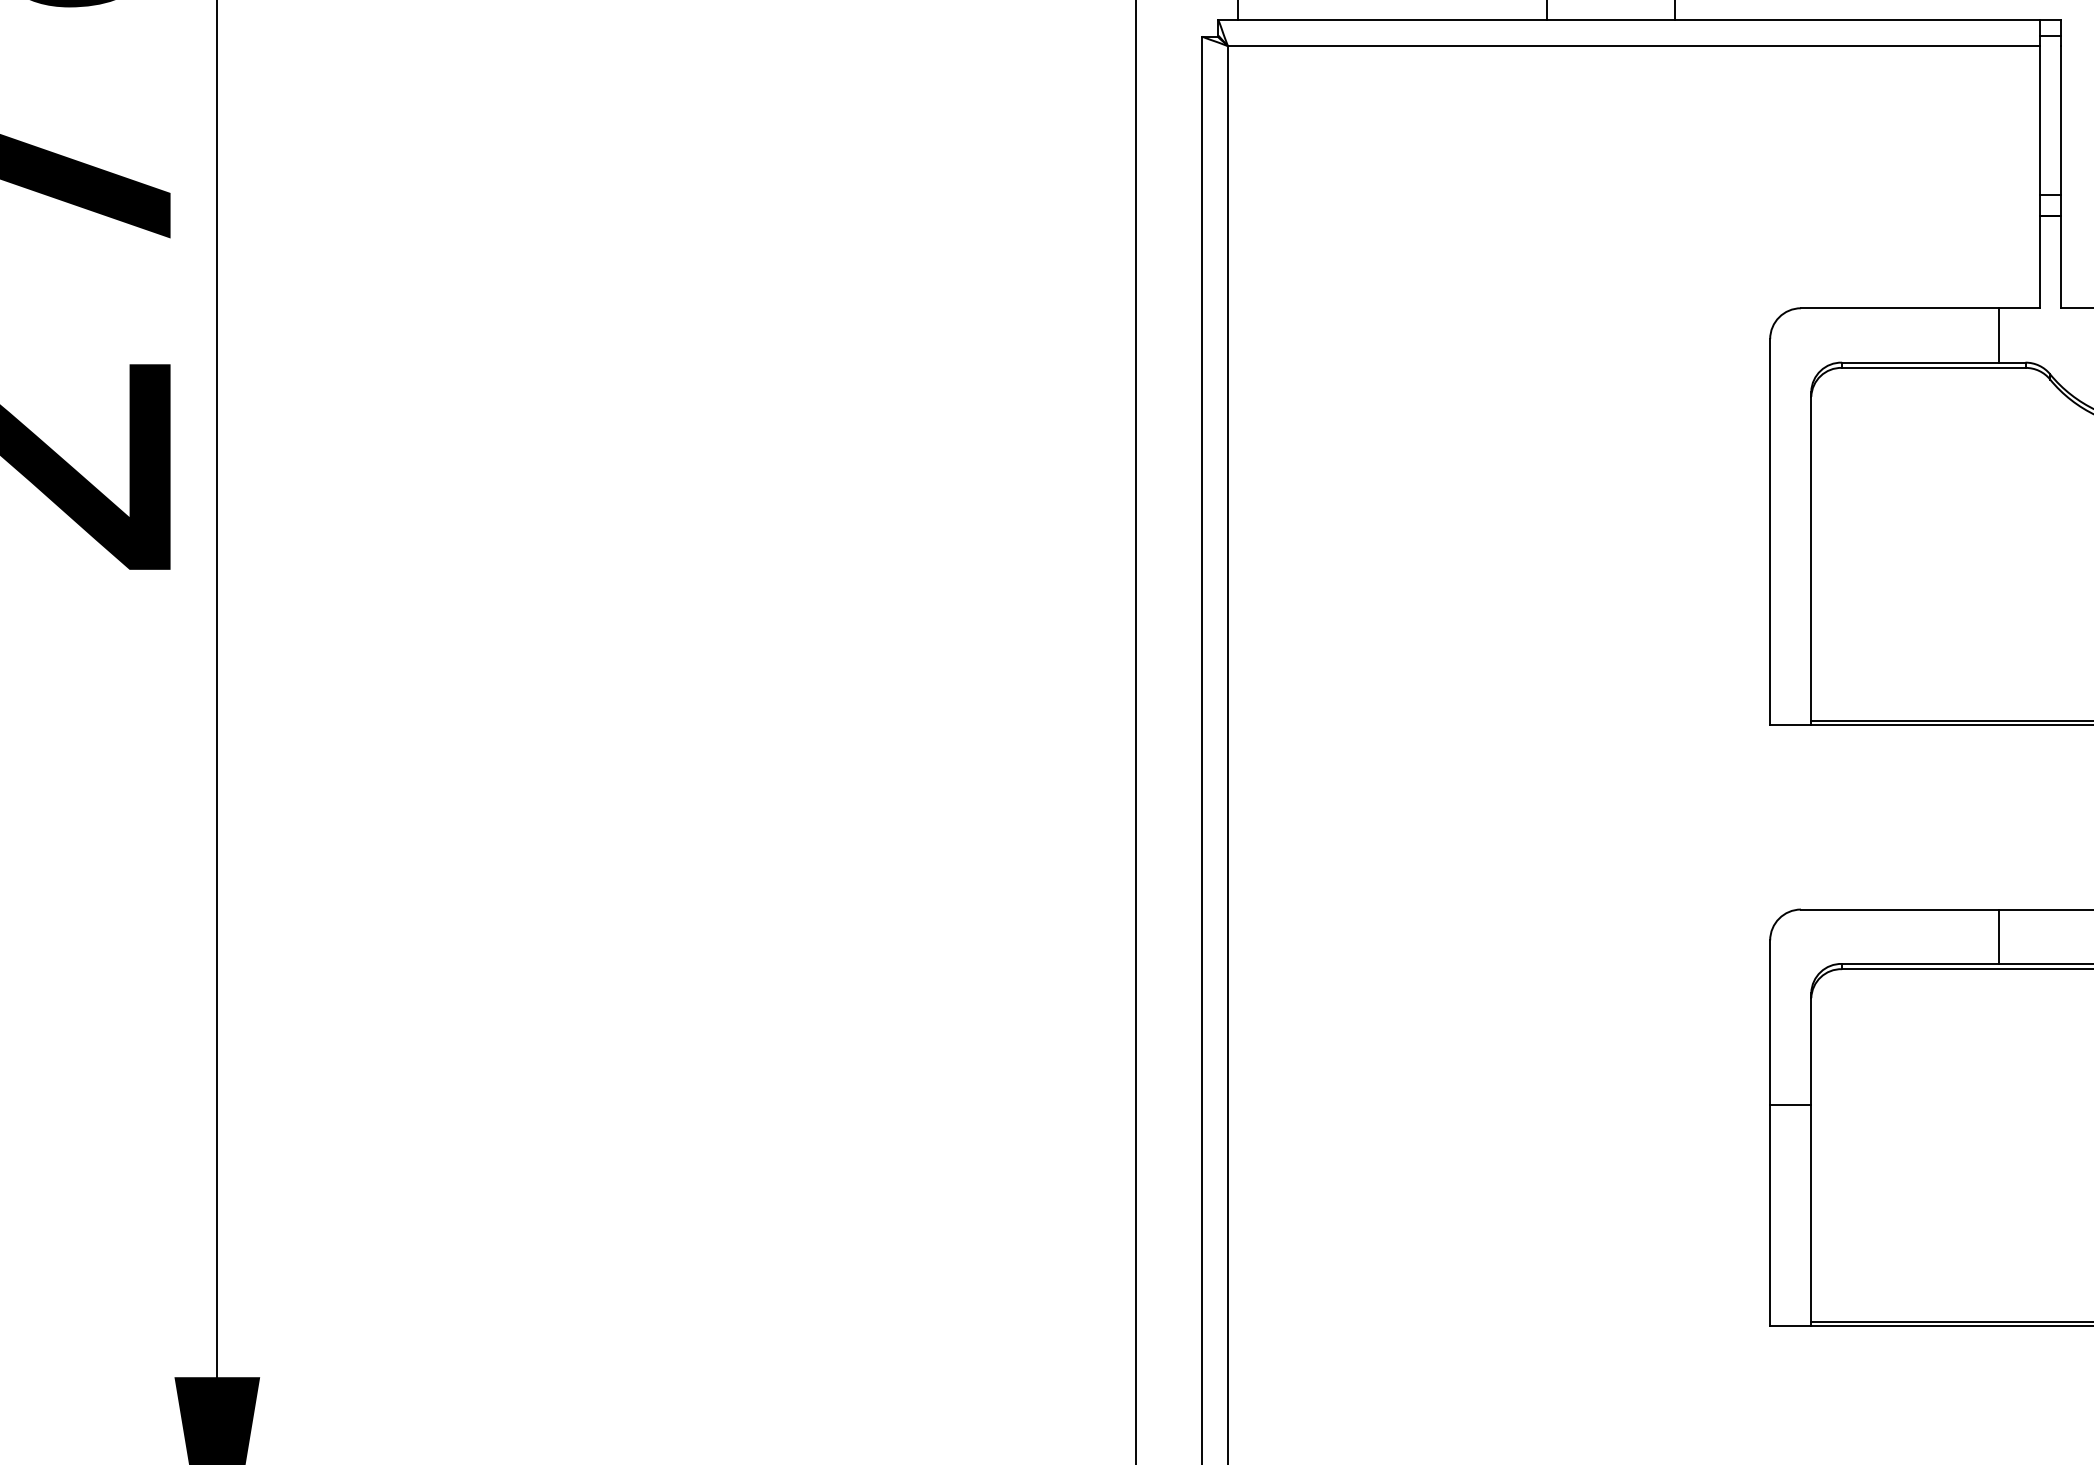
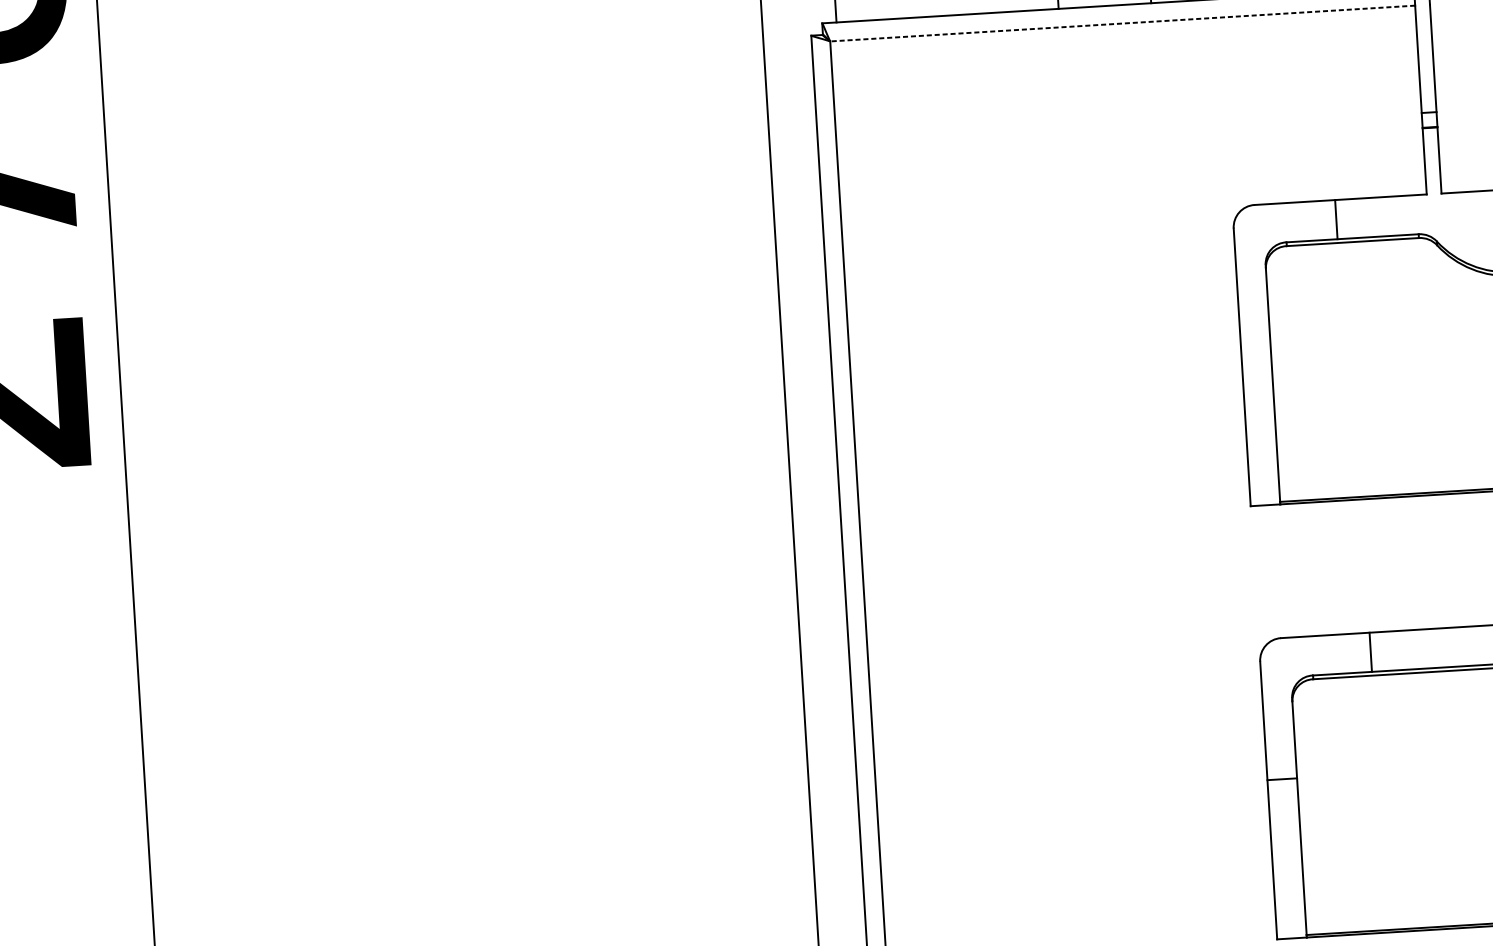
line: (1634, 46) -> (1123, 23), solid -> dashed
line: (1998, 335) -> (1336, 219), moved
line: (1998, 936) -> (1370, 652), moved

